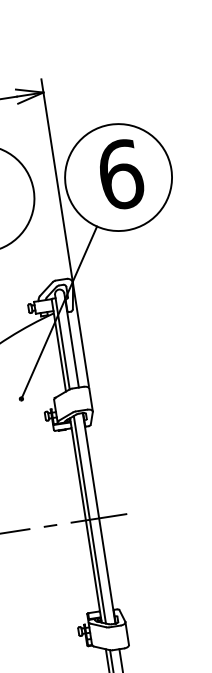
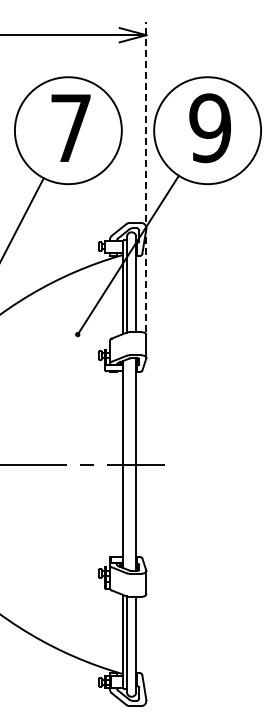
text: (121, 174) -> (210, 128), 6 -> 9
line: (65, 232) -> (146, 176), solid -> dashed
line: (89, 519) -> (126, 464), removed

